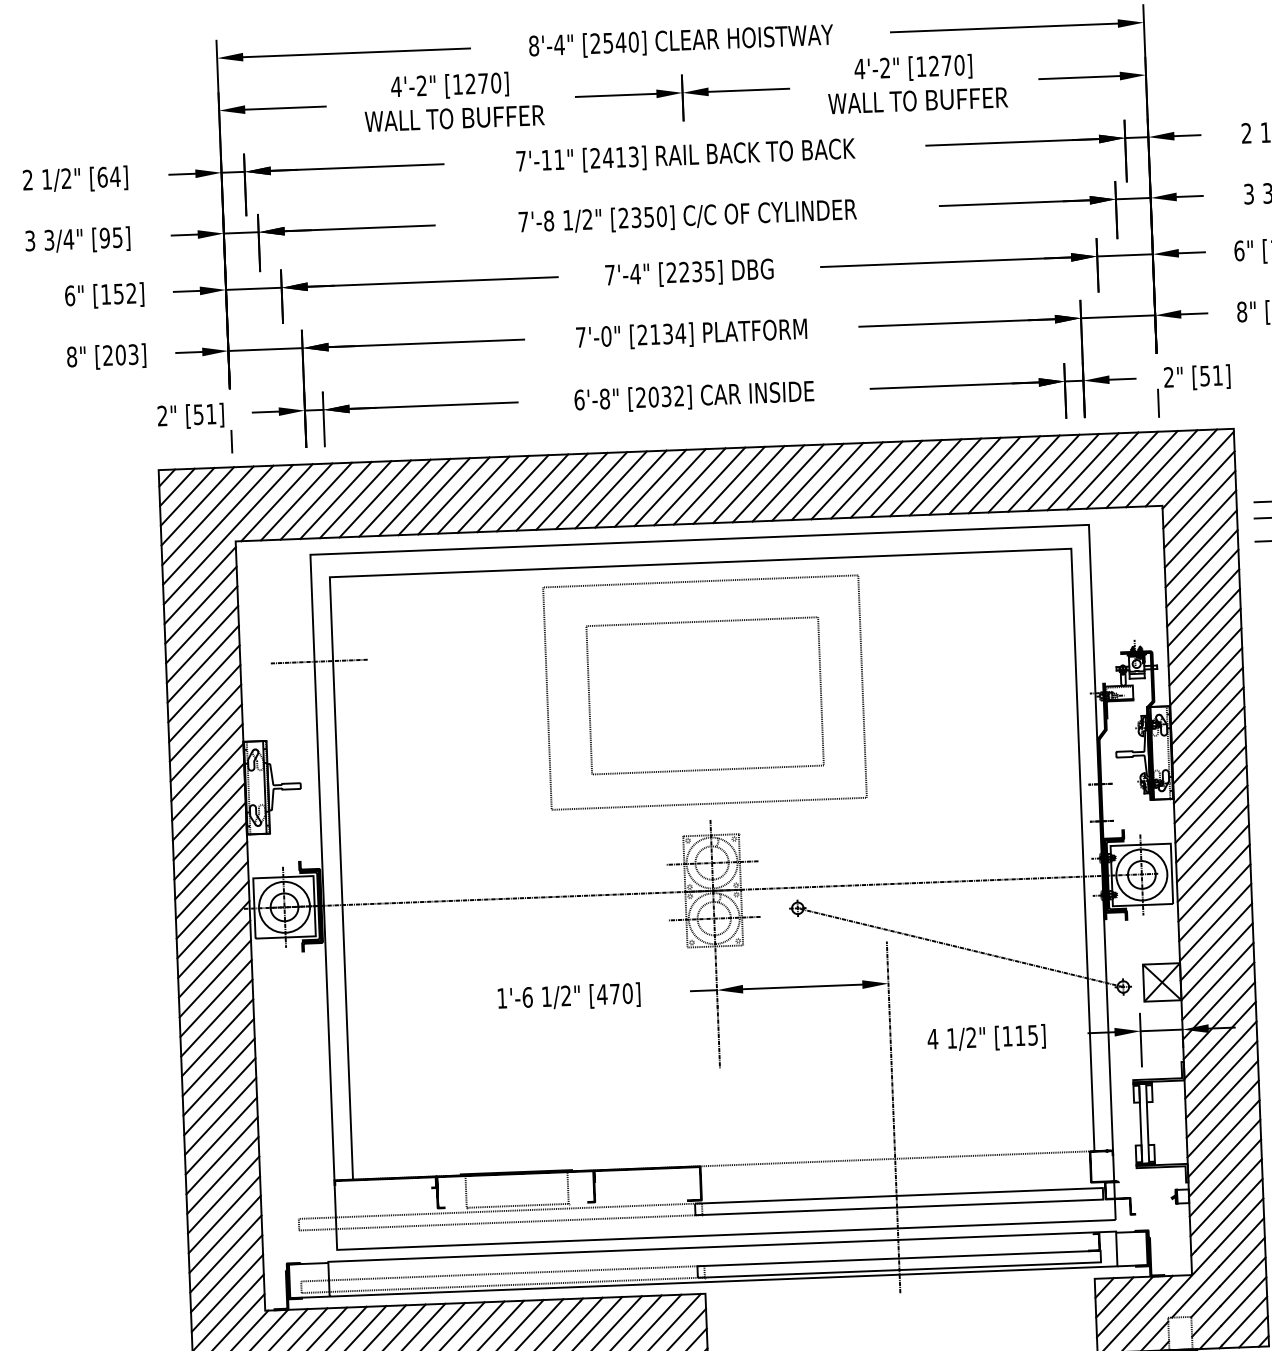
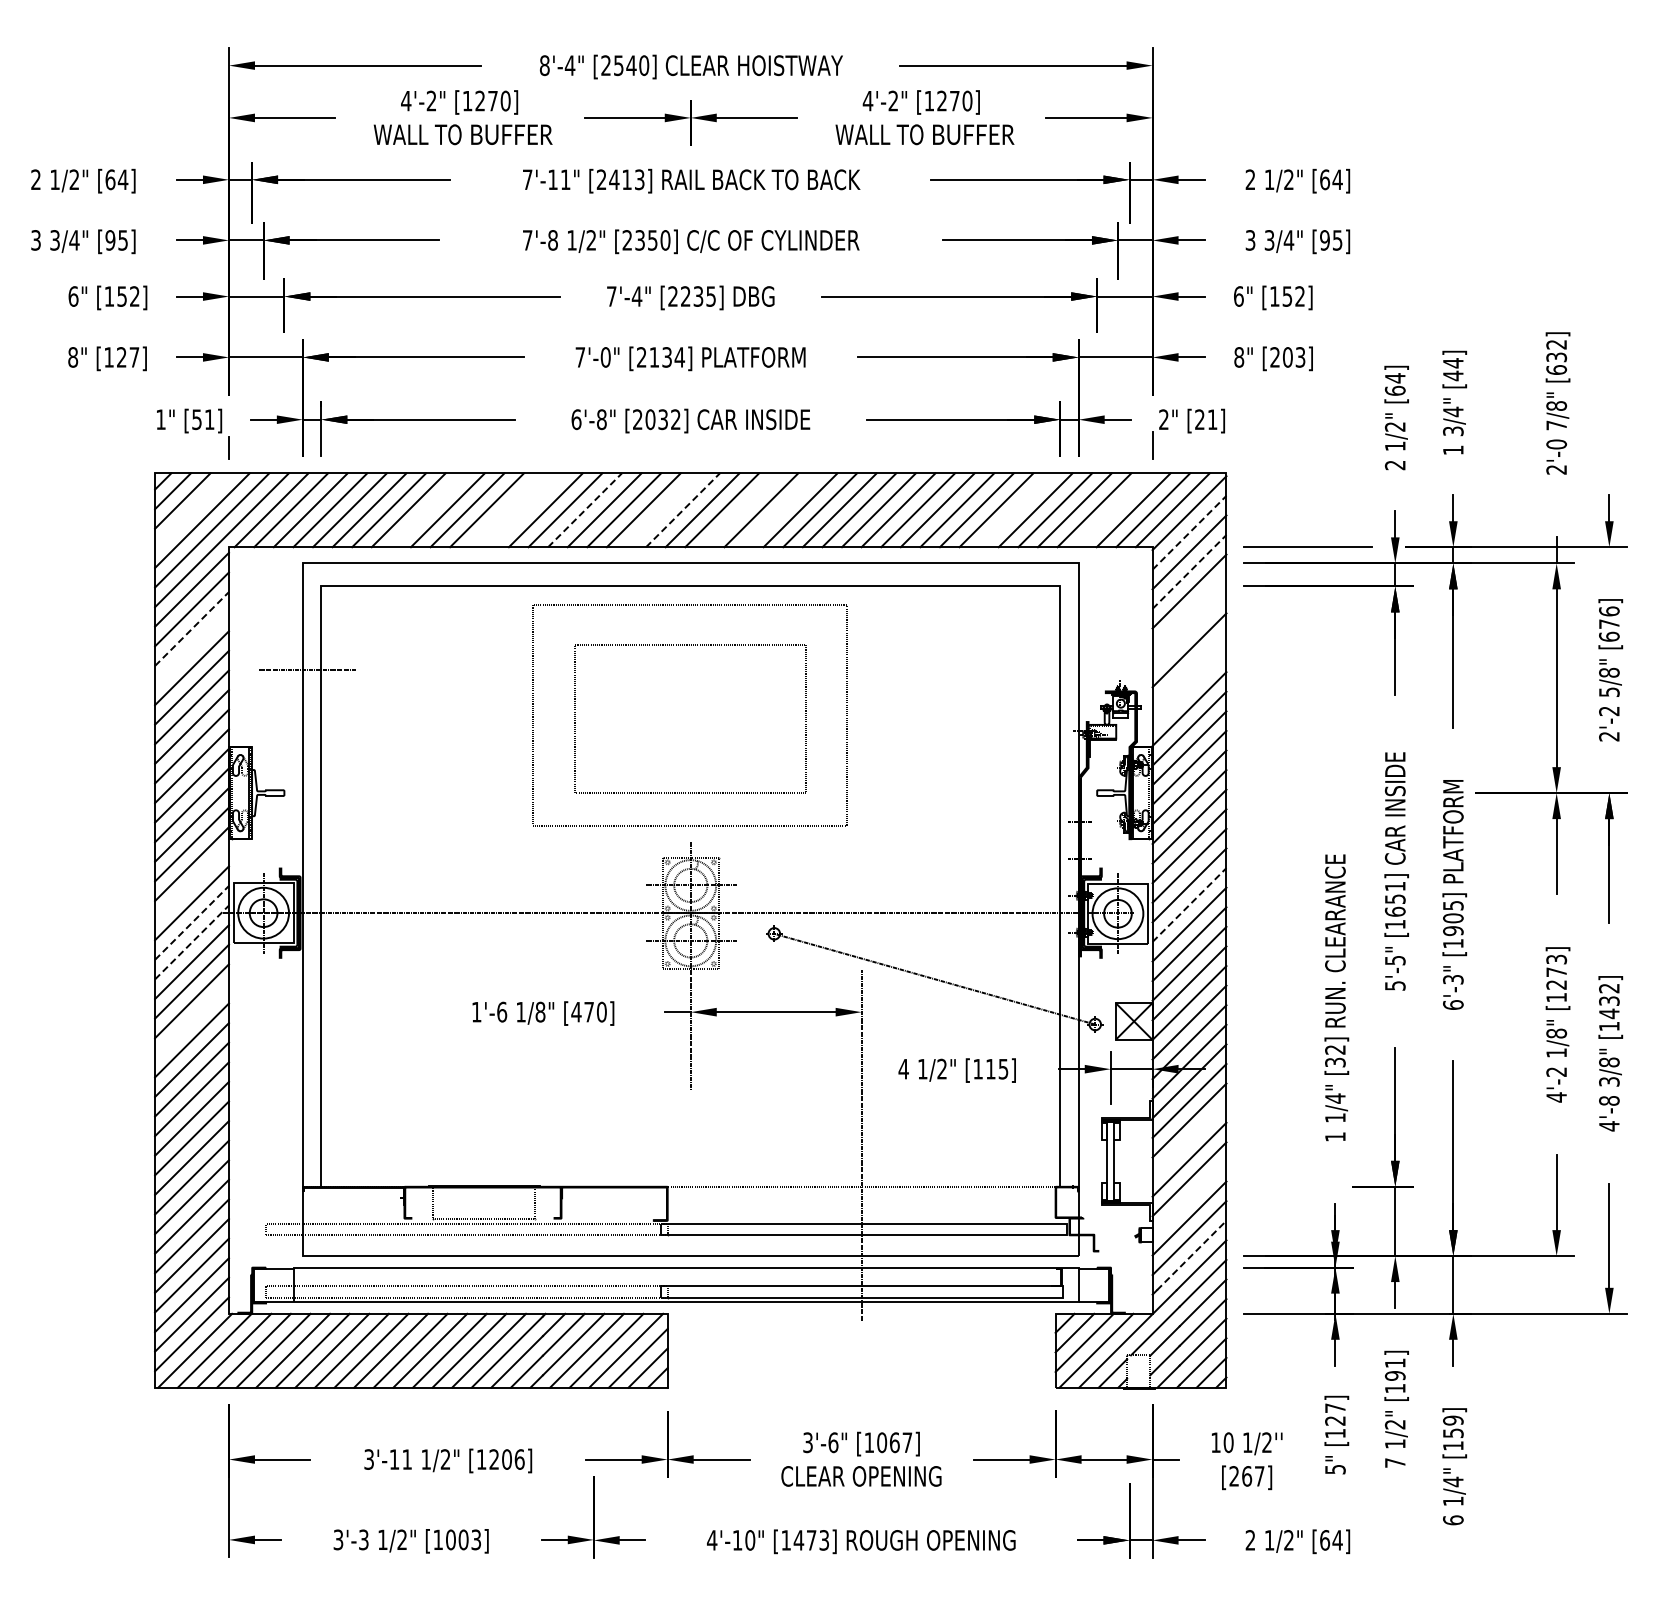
text: (120, 355) -> (121, 357), [203] -> [127]
text: (1204, 375) -> (1199, 419), [51] -> [21]
text: (162, 415) -> (160, 419), 2" -> 1"
line: (1122, 470) -> (1114, 510), removed
line: (1024, 474) -> (1016, 510), removed
line: (787, 483) -> (780, 510), removed
line: (748, 484) -> (741, 510), removed
line: (690, 486) -> (683, 509), solid -> dashed
line: (670, 487) -> (663, 510), removed
line: (591, 489) -> (585, 509), solid -> dashed
line: (1198, 489) -> (1189, 532), solid -> dashed
line: (512, 493) -> (506, 510), removed
line: (532, 493) -> (526, 510), removed
line: (434, 496) -> (428, 510), removed
line: (197, 505) -> (192, 510), removed
line: (1200, 528) -> (1189, 571), solid -> dashed
line: (1201, 568) -> (1189, 611), removed
line: (1202, 587) -> (1189, 630), removed
line: (202, 624) -> (192, 628), solid -> dashed
line: (1204, 627) -> (1189, 669), removed
line: (201, 644) -> (191, 648), removed
line: (1205, 647) -> (1189, 689), removed
line: (1213, 862) -> (1189, 904), solid -> dashed
line: (211, 880) -> (191, 883), removed
line: (213, 919) -> (192, 922), solid -> dashed
line: (214, 939) -> (192, 942), solid -> dashed
text: (566, 995) -> (540, 1011), 1/2" -> 1/8"
line: (216, 1017) -> (191, 1020), removed
line: (1222, 1099) -> (1189, 1140), removed
line: (1224, 1157) -> (1189, 1198), removed
line: (1229, 1215) -> (1192, 1255), solid -> dashed

